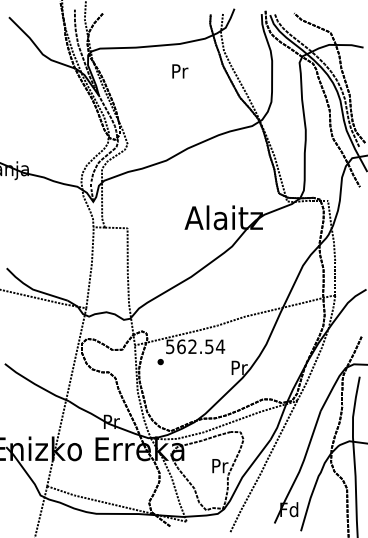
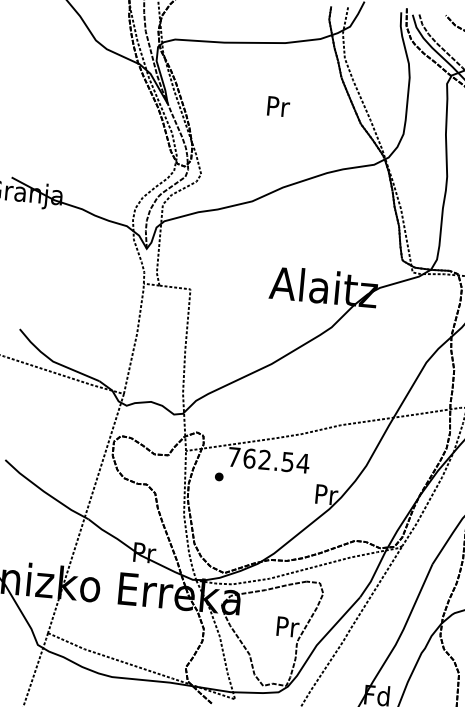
text: (180, 71) -> (278, 106), moved
text: (170, 346) -> (234, 456), 562.54 -> 762.54

